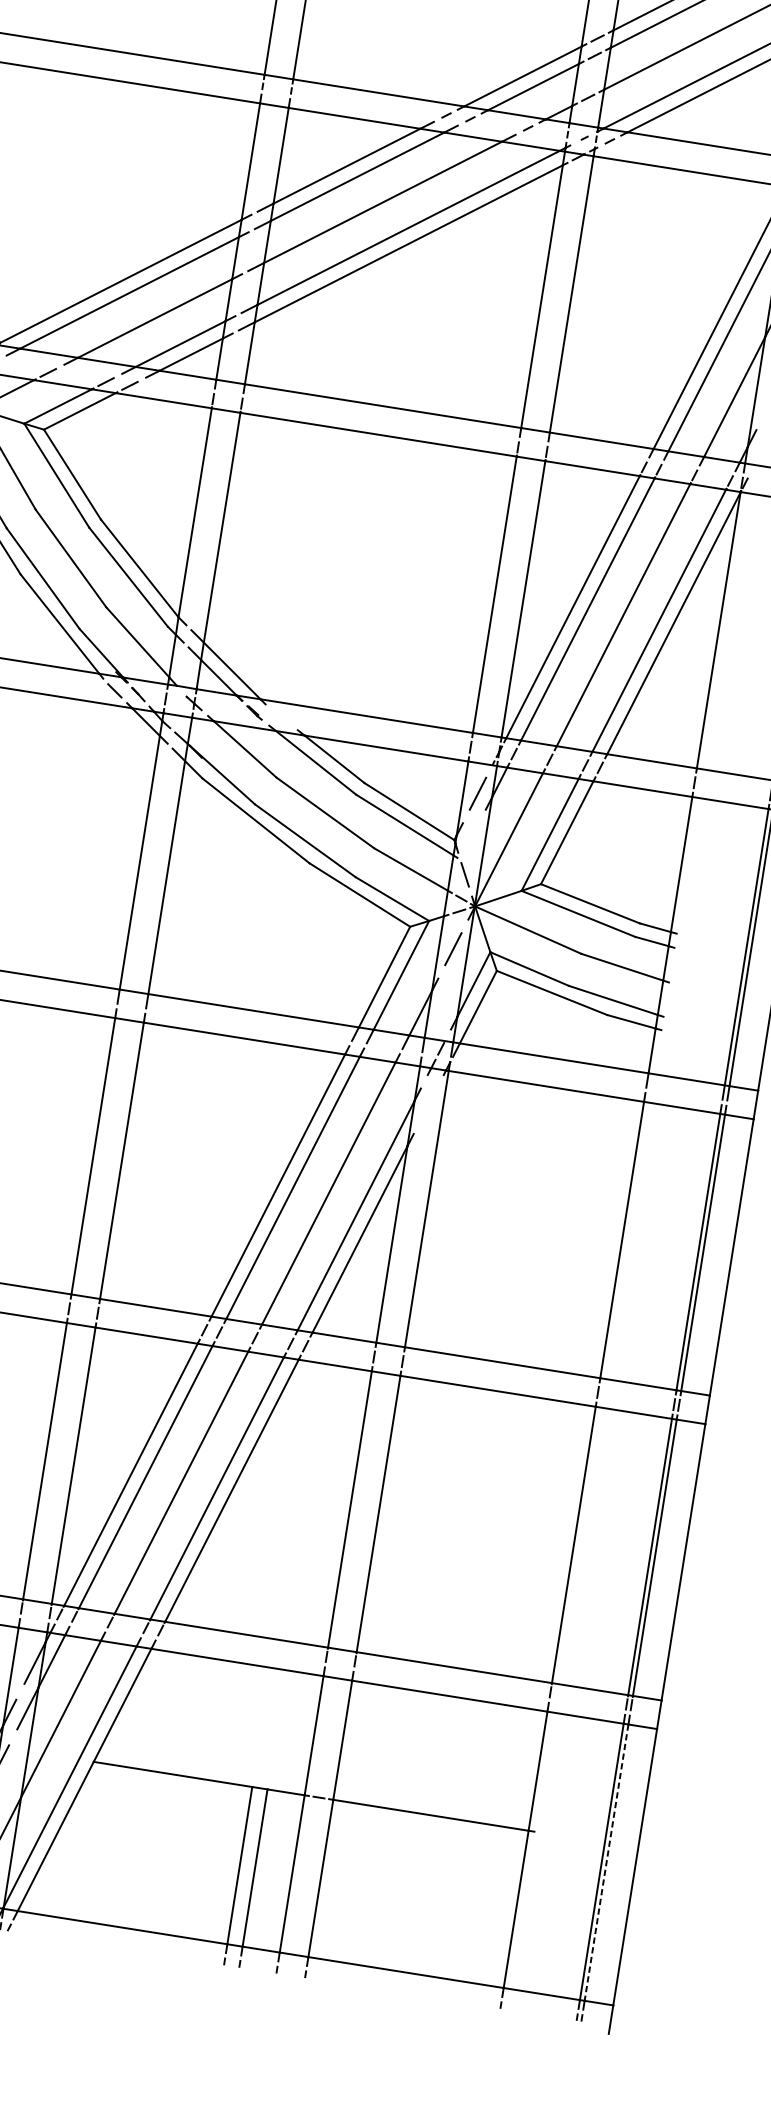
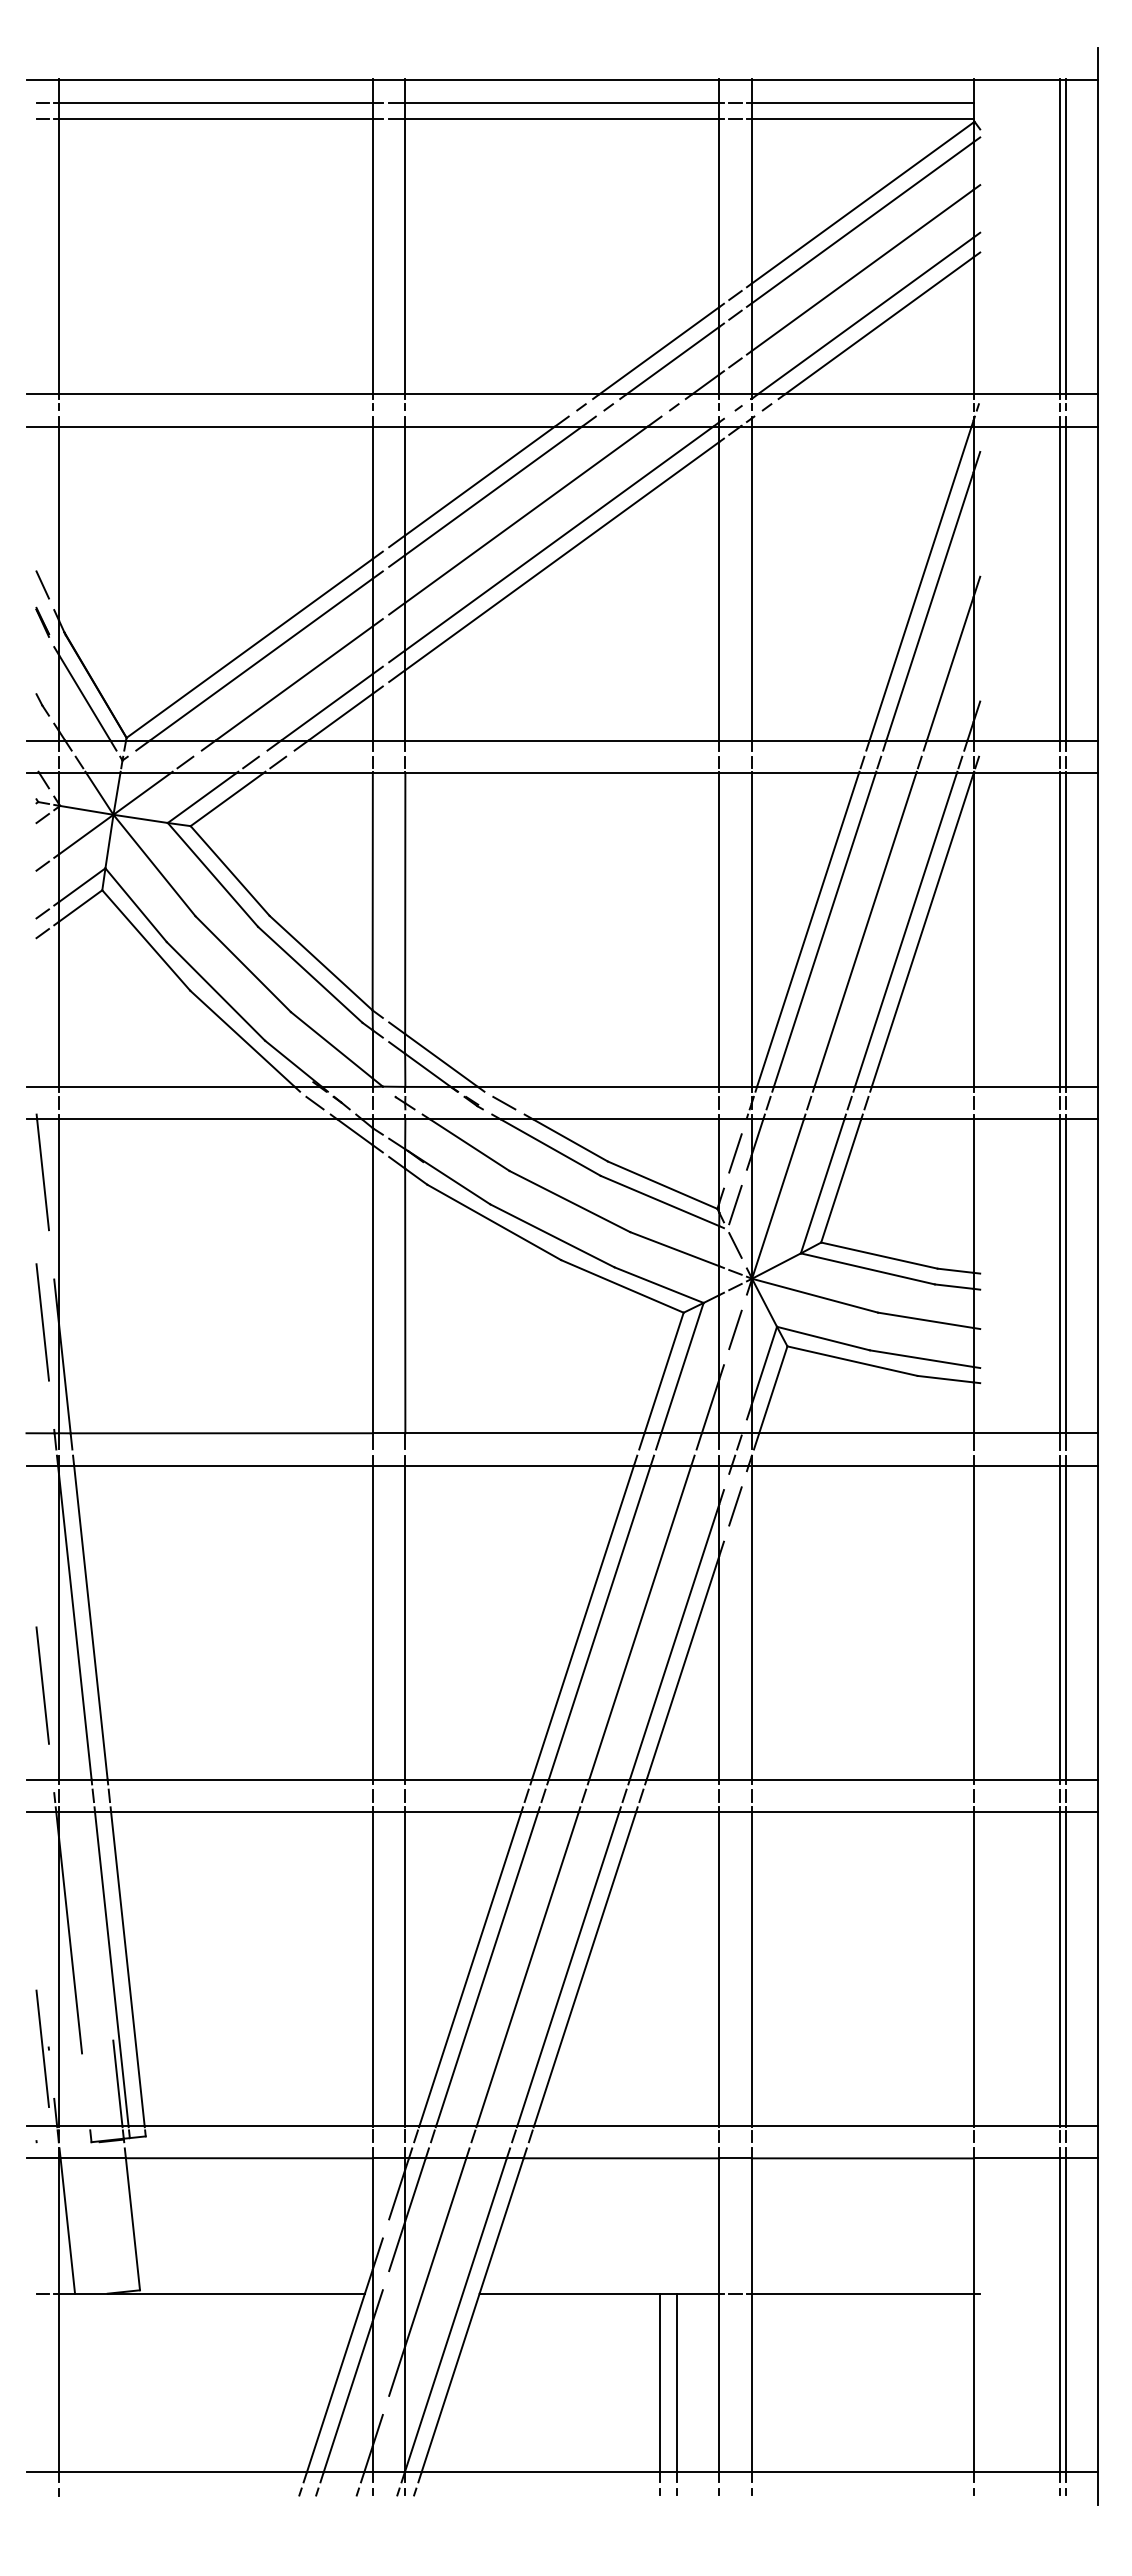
line: (281, 716) -> (504, 1102), added
line: (470, 838) -> (735, 1204), added
line: (428, 1104) -> (735, 1506), added
line: (606, 1862) -> (1065, 2315), dashed -> solid

